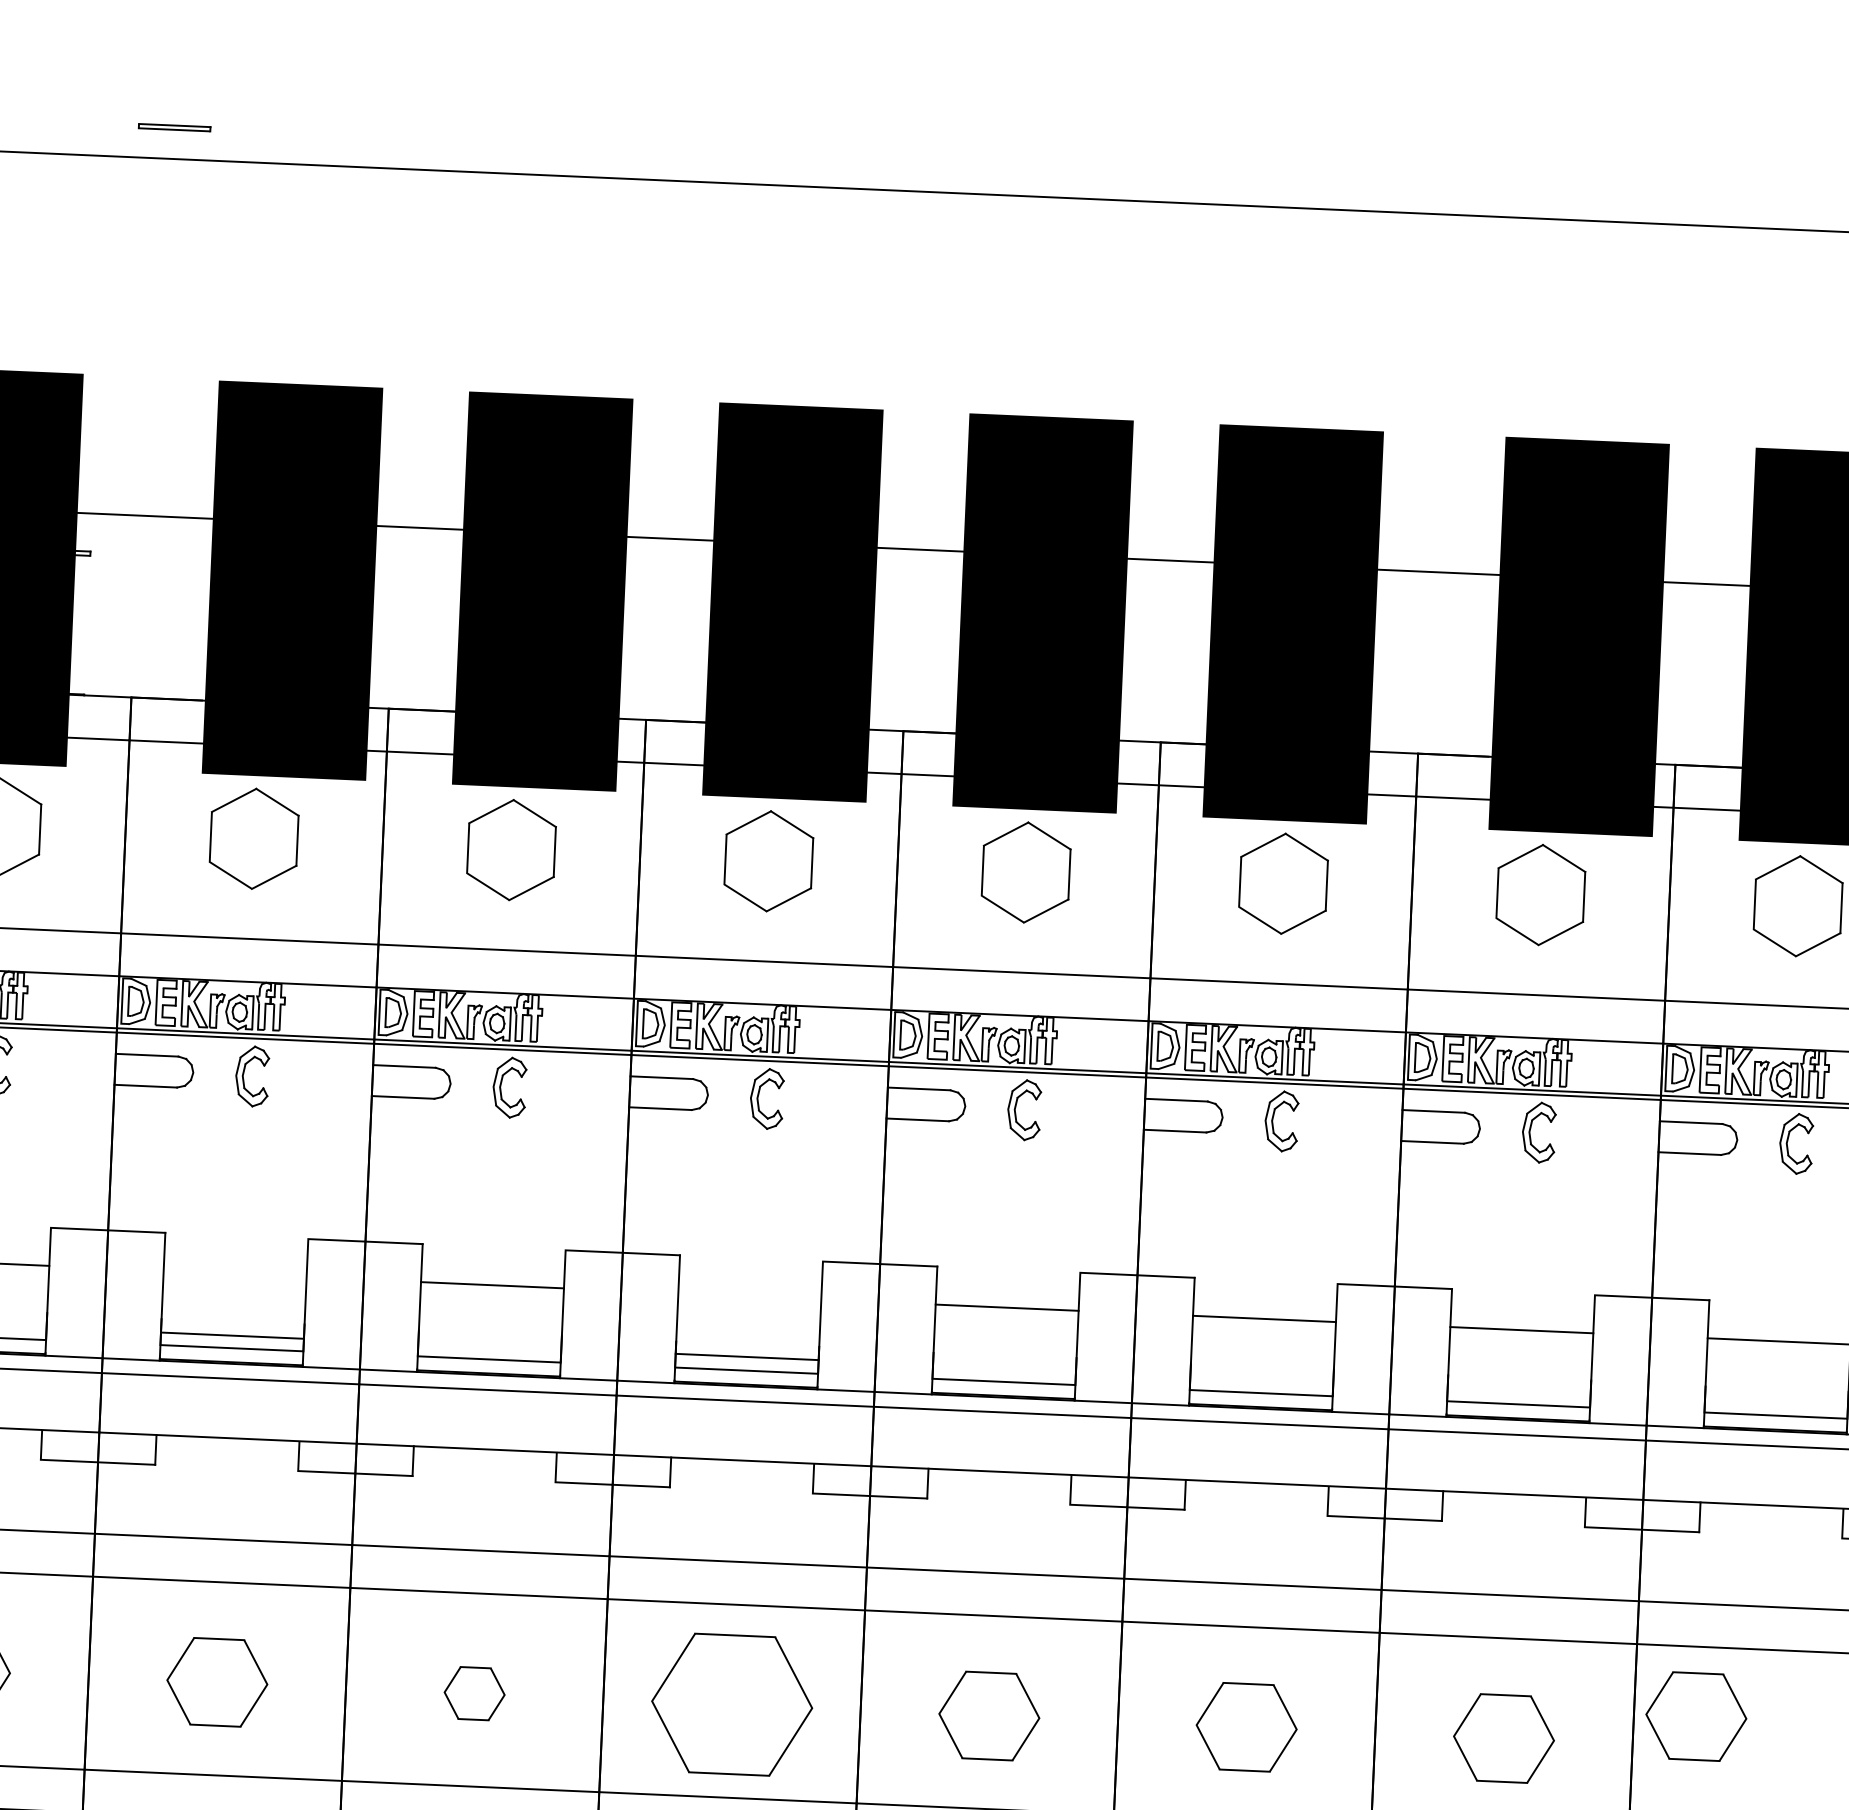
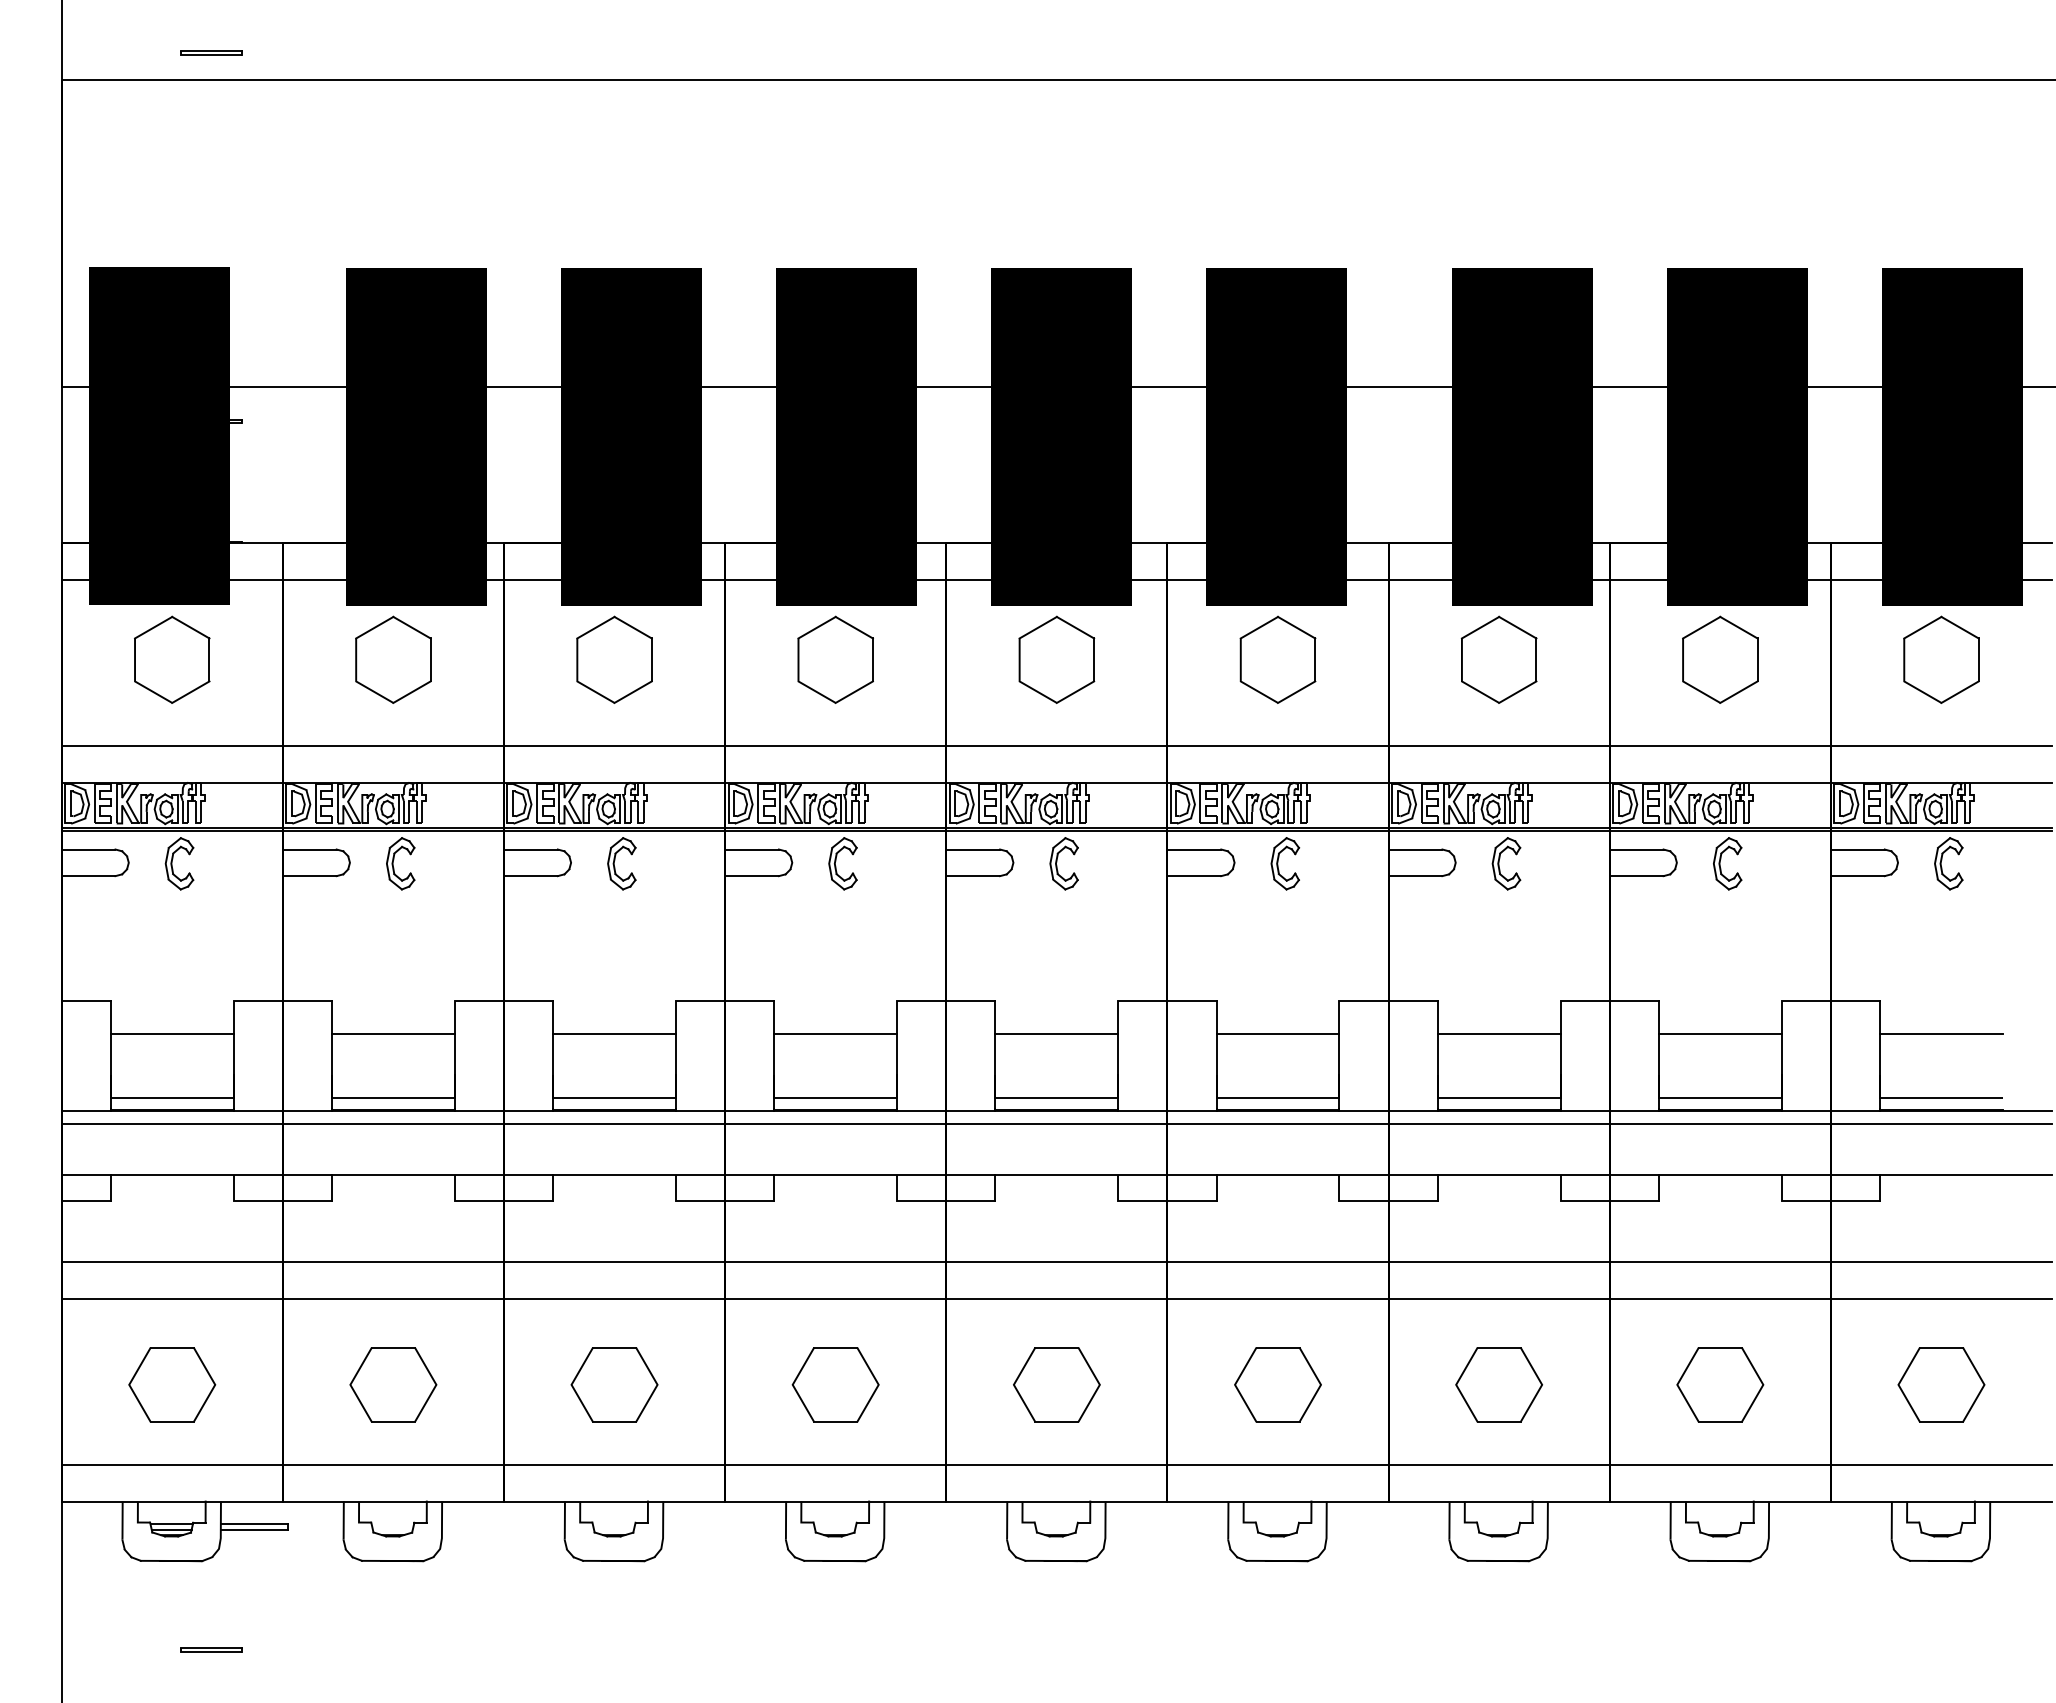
part: (174, 127) -> (211, 52), moved
line: (231, 1335) -> (392, 1033), moved
line: (746, 1356) -> (835, 1033), moved
part: (474, 1693) -> (614, 1384), size x1.67
part: (731, 1704) -> (835, 1384), size x0.62
part: (1696, 1716) -> (1720, 1384), moved

